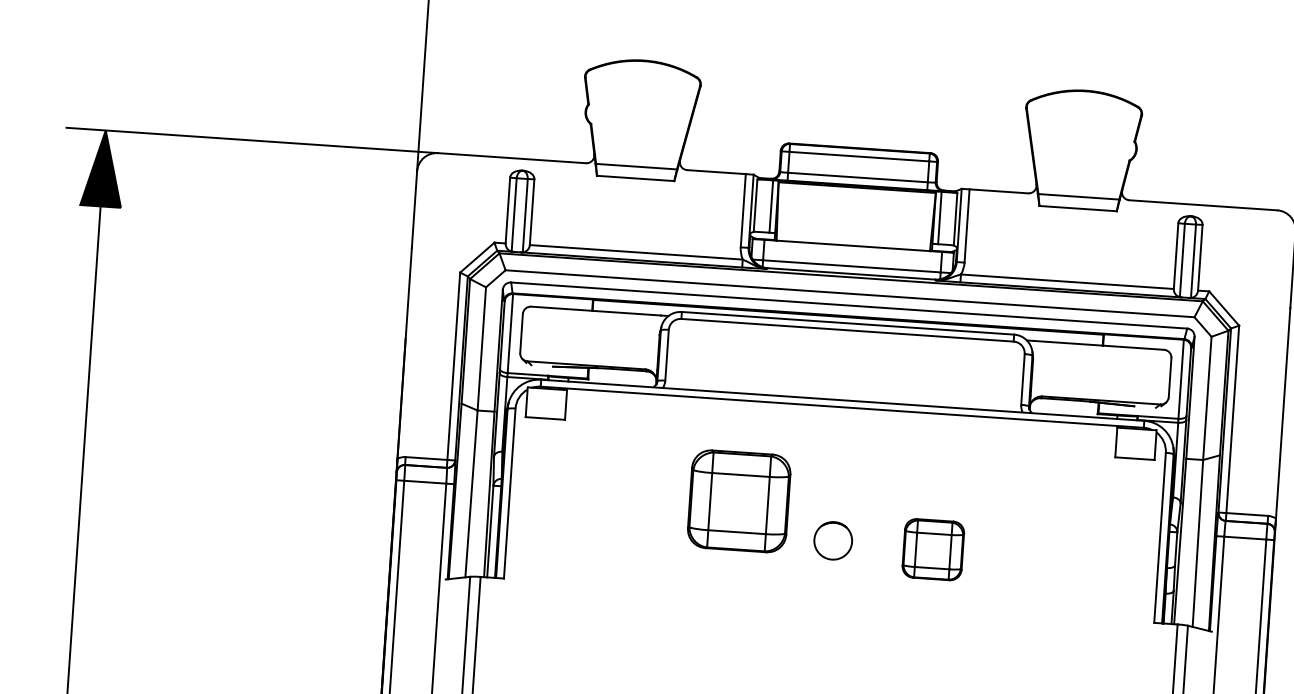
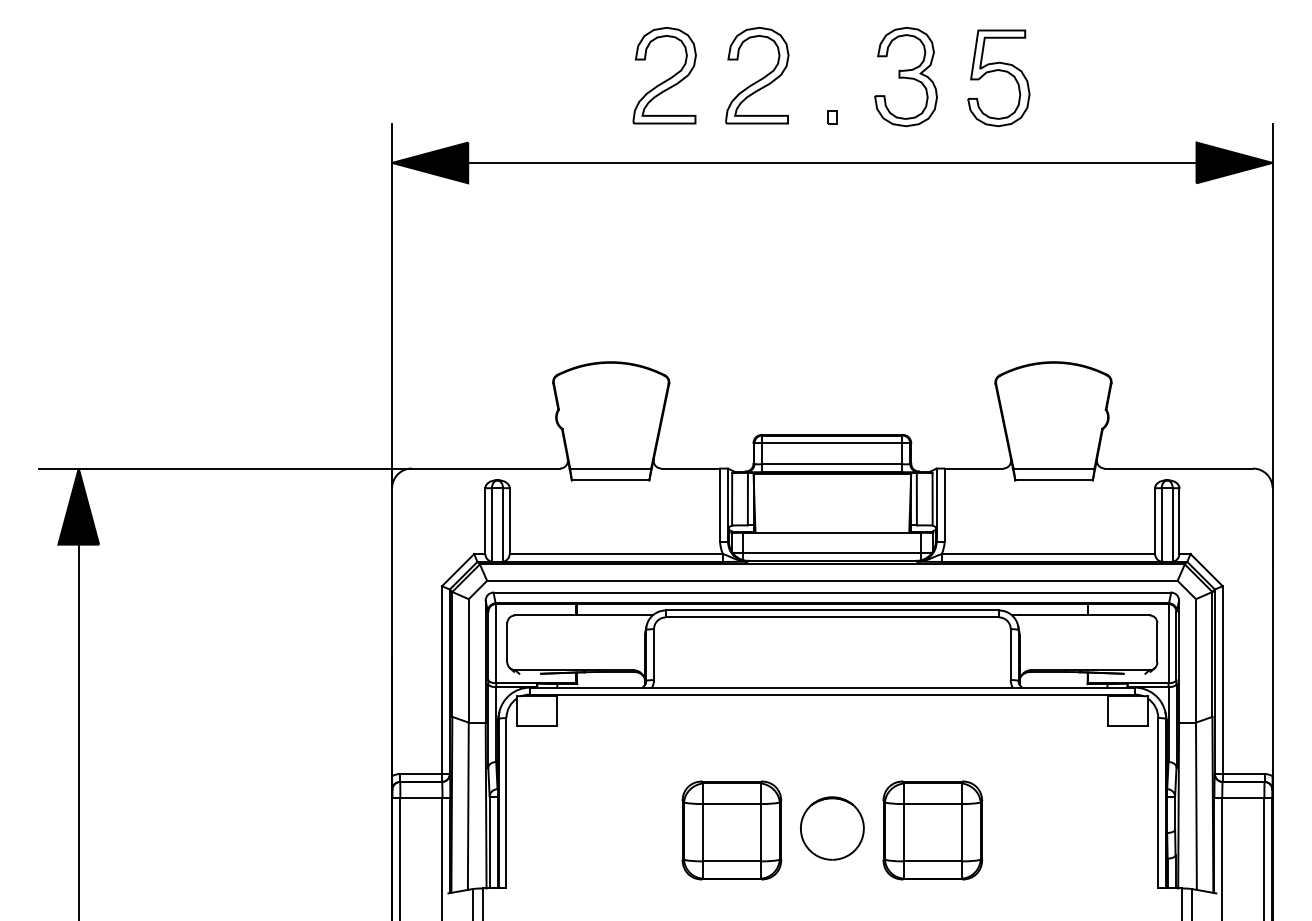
part: (738, 501) -> (731, 830), moved
part: (833, 540) -> (832, 828), size x1.67
part: (932, 549) -> (932, 830), size x1.67

